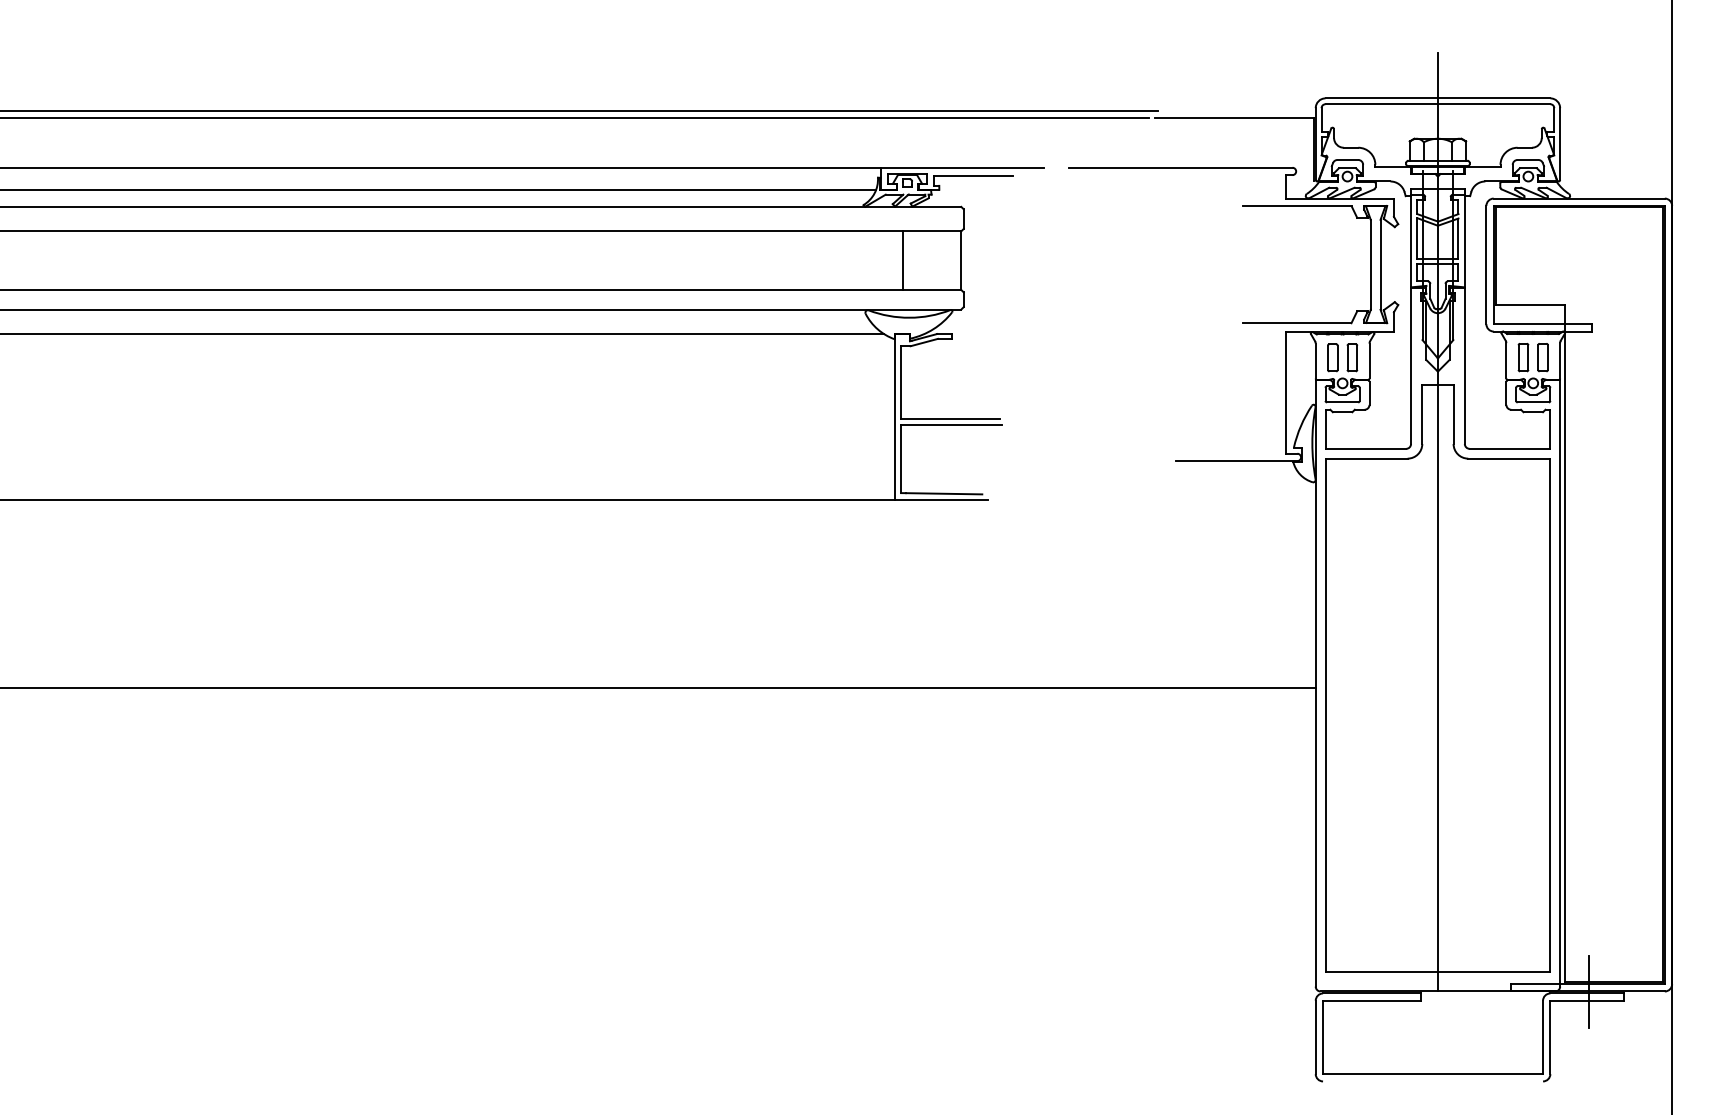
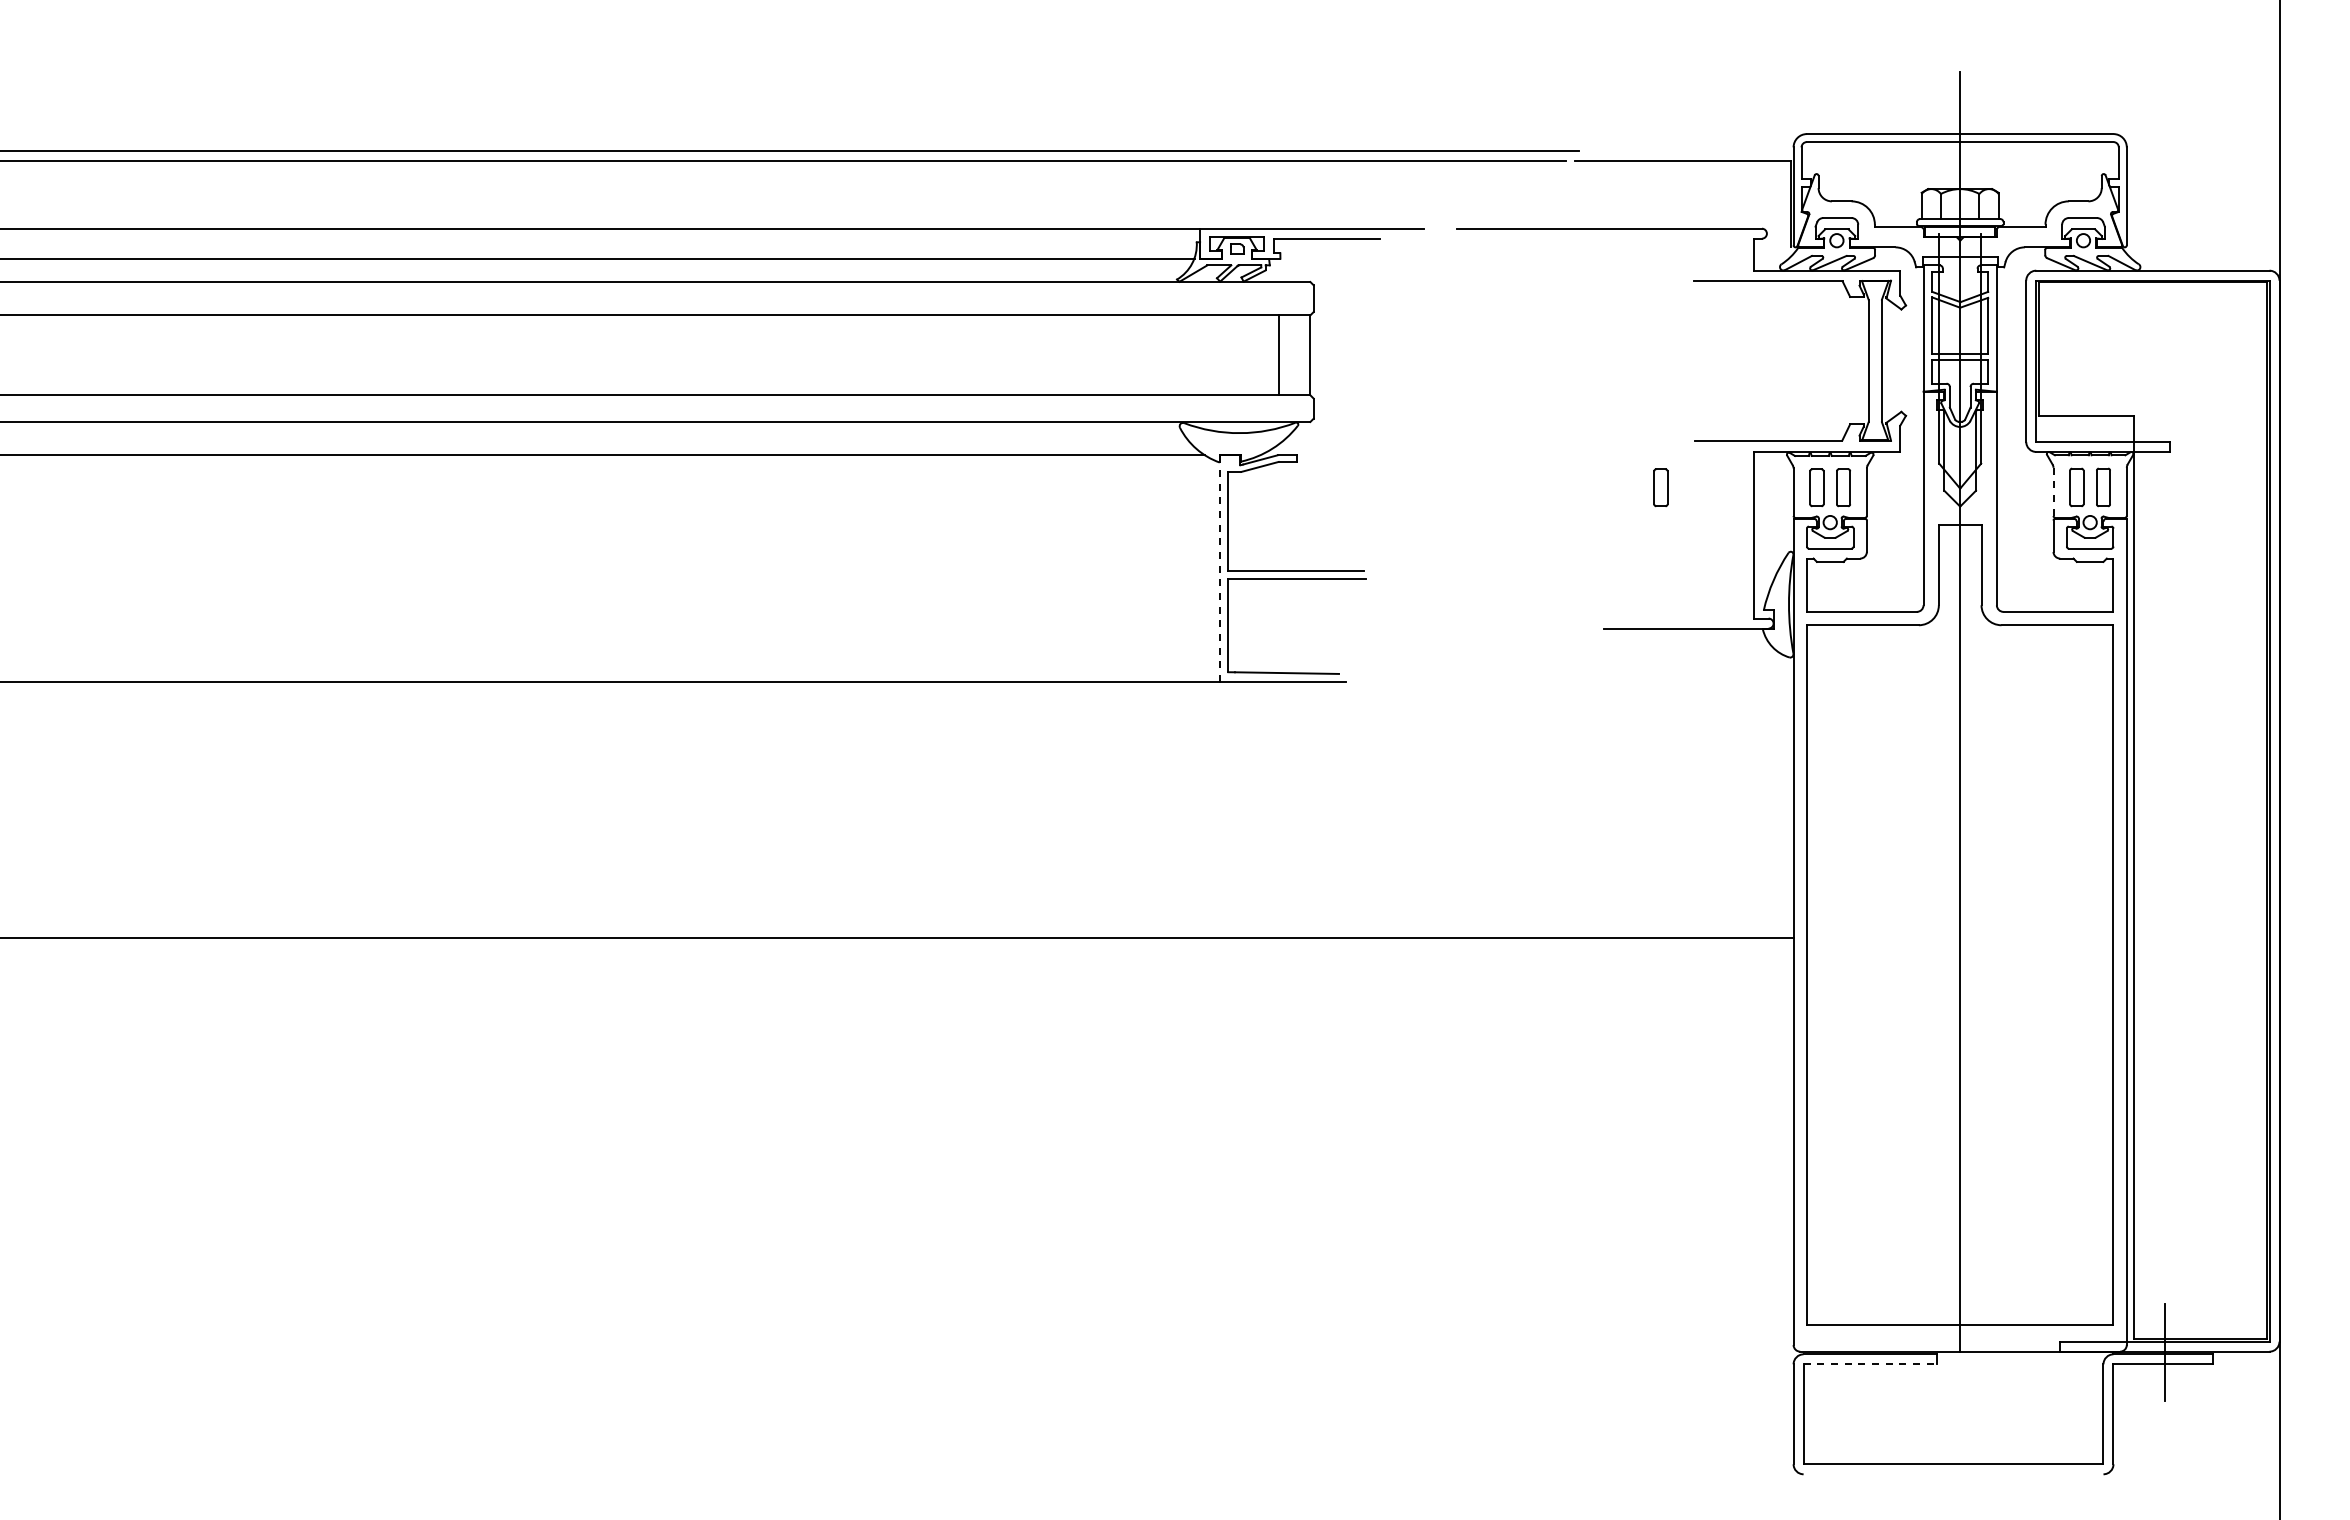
line: (902, 260) -> (1279, 355), moved
part: (1218, 357) -> (1660, 487), added
line: (1506, 361) -> (2053, 492), solid -> dashed
line: (895, 417) -> (1220, 568), solid -> dashed
line: (1372, 1000) -> (1870, 1364), solid -> dashed

